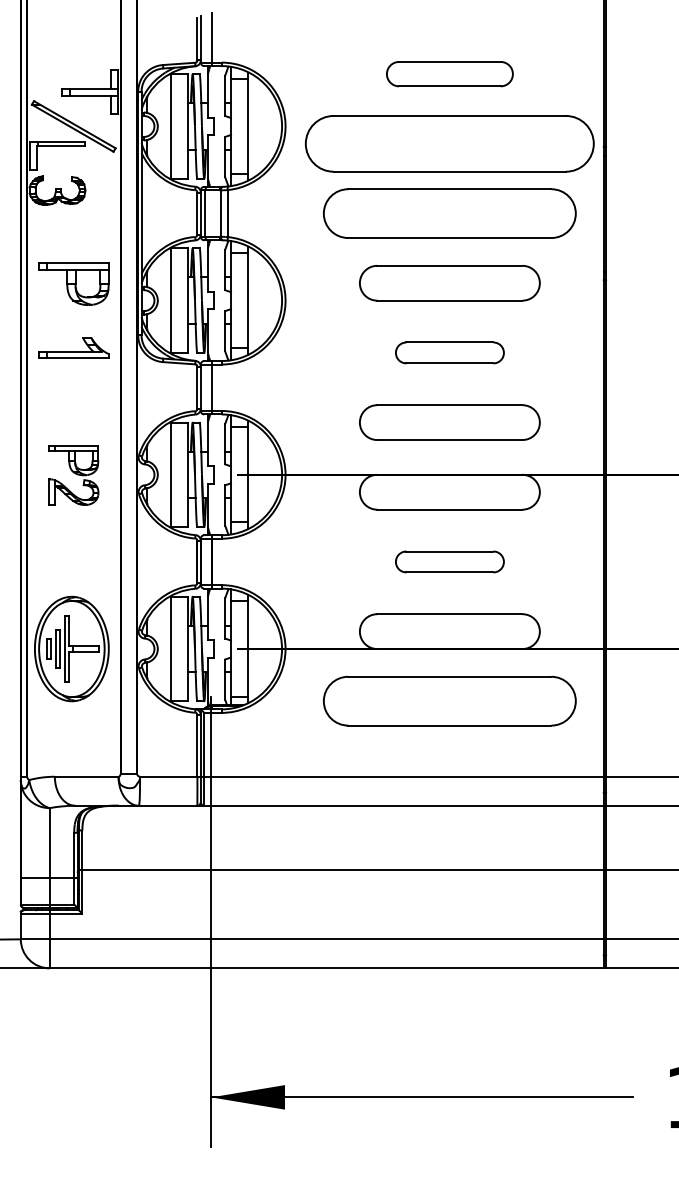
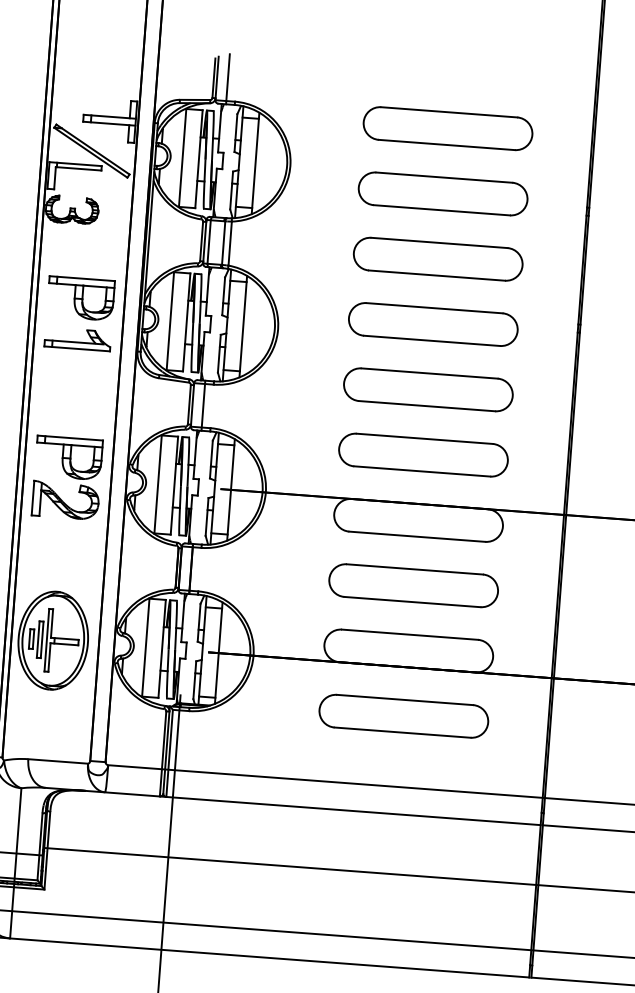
part: (449, 73) -> (447, 127), size x1.43
part: (449, 143) -> (442, 193), size x0.62
part: (449, 213) -> (437, 259), size x0.71
part: (73, 347) -> (77, 338), moved
part: (449, 352) -> (428, 389), size x1.67
part: (73, 475) -> (67, 478), size x1.43
part: (449, 561) -> (413, 585), size x1.67
part: (449, 701) -> (403, 716), size x0.71

